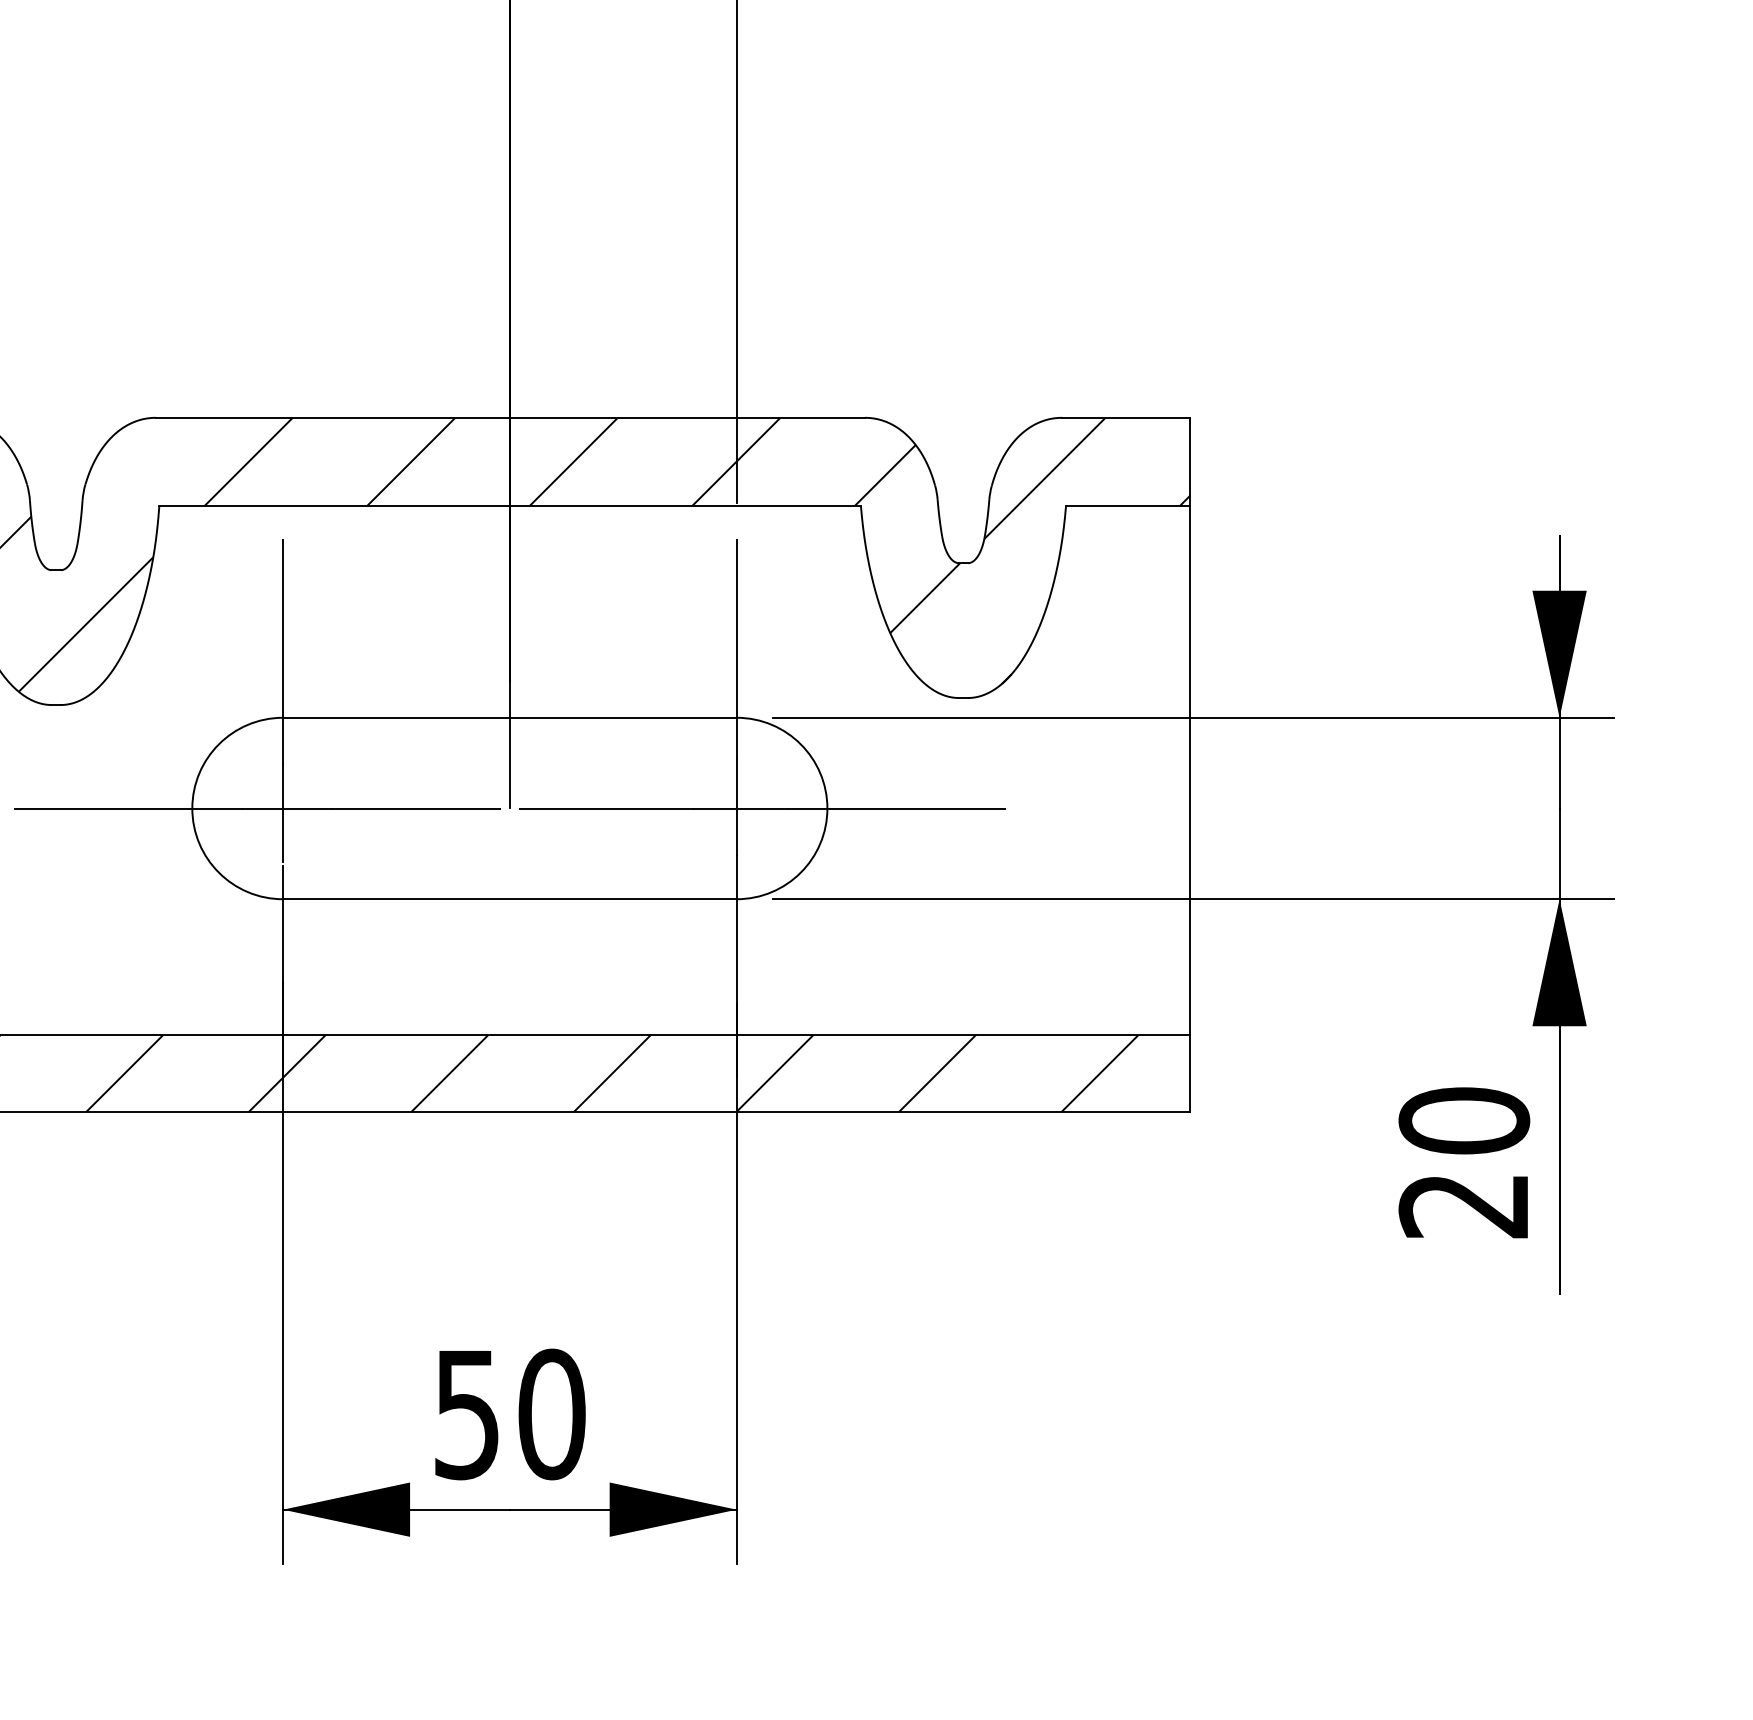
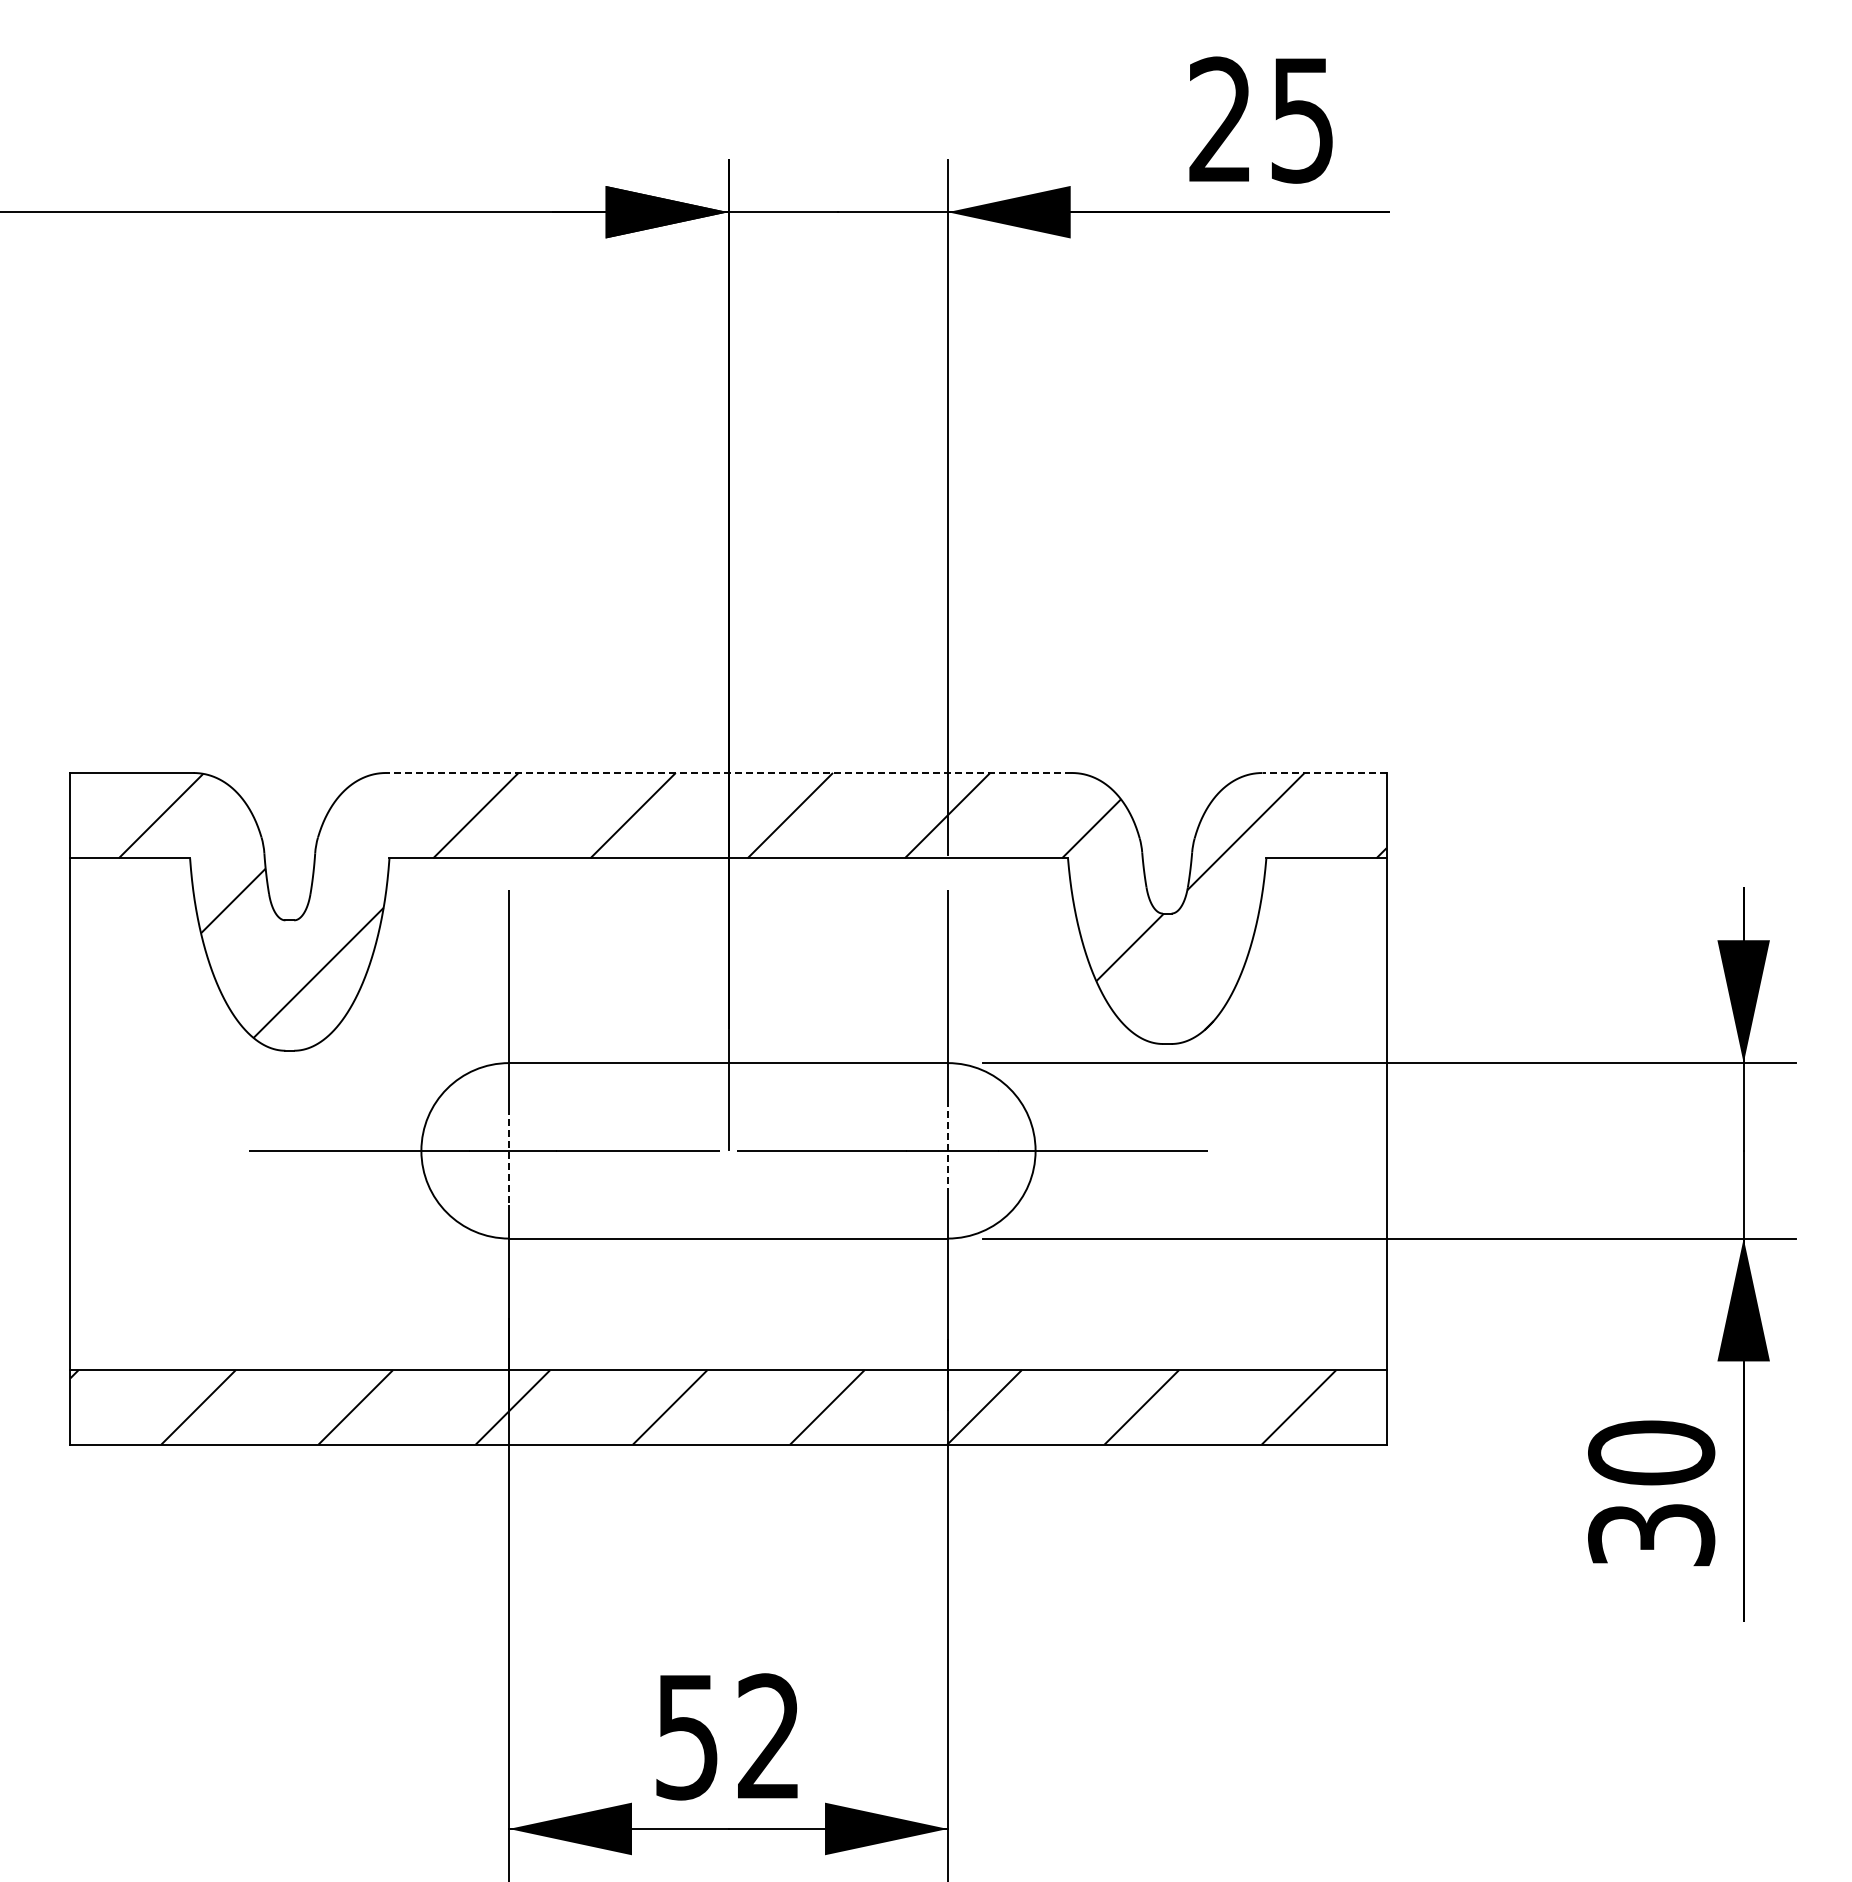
line: (509, 417) -> (728, 772), solid -> dashed
line: (1126, 417) -> (1324, 772), solid -> dashed
line: (736, 806) -> (947, 1148), solid -> dashed
line: (283, 813) -> (509, 1155), solid -> dashed
text: (1464, 1206) -> (1651, 1535), 20 -> 30
text: (552, 1414) -> (769, 1736), 50 -> 52

